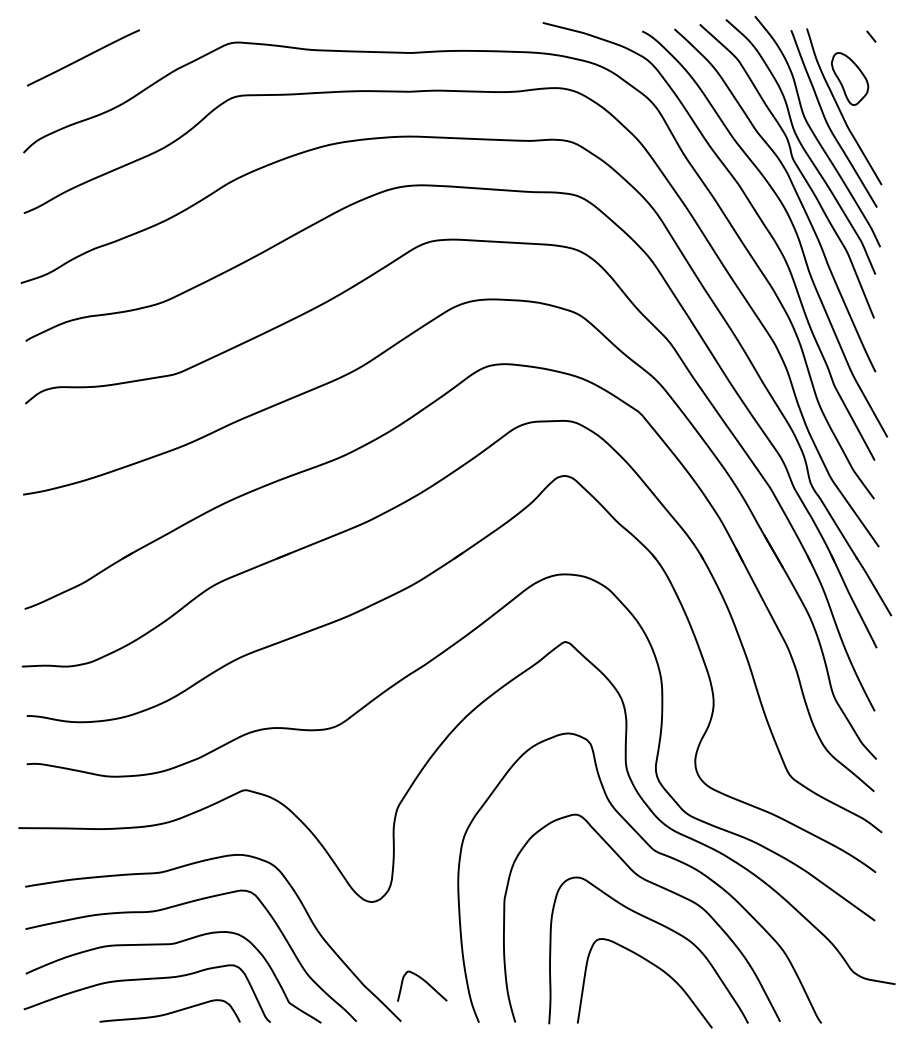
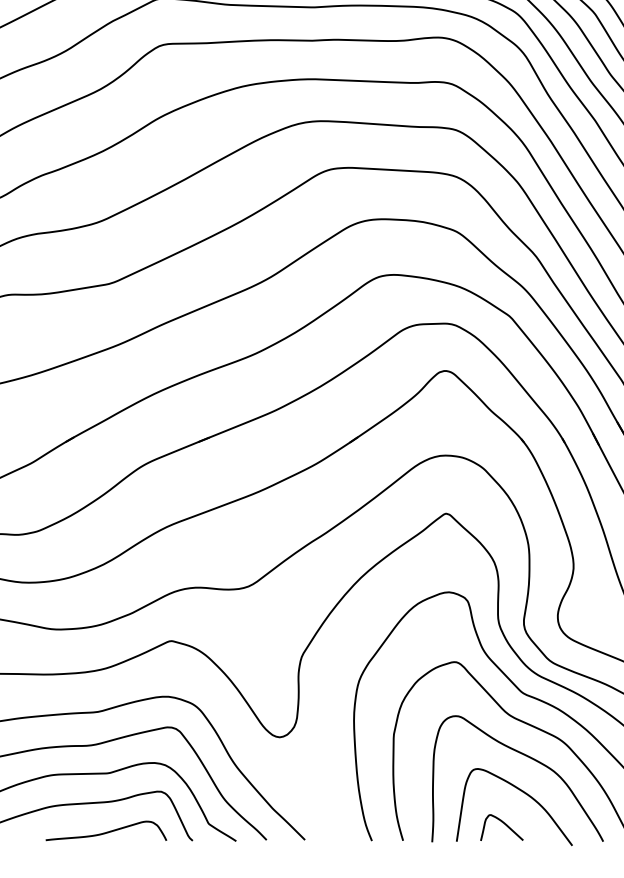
curve: (423, 981) -> (502, 823), moved

